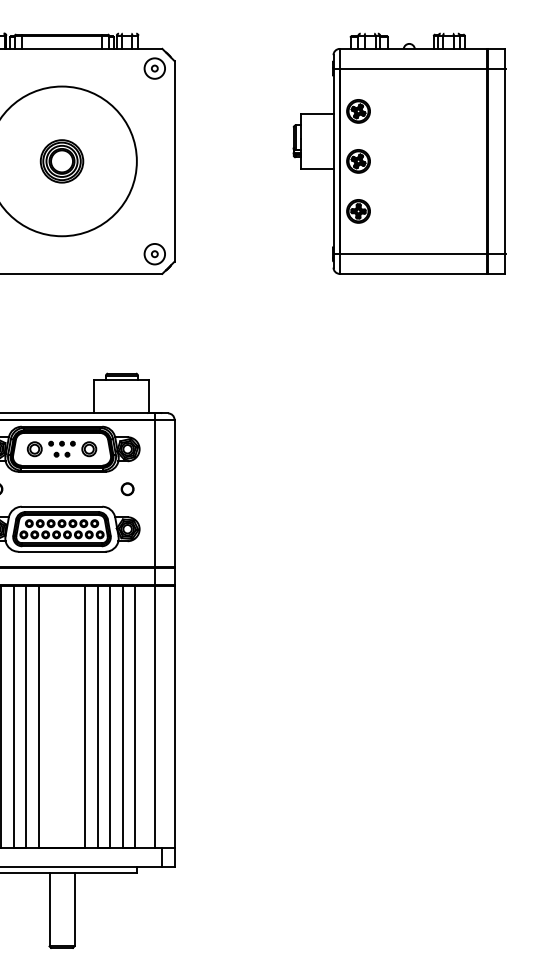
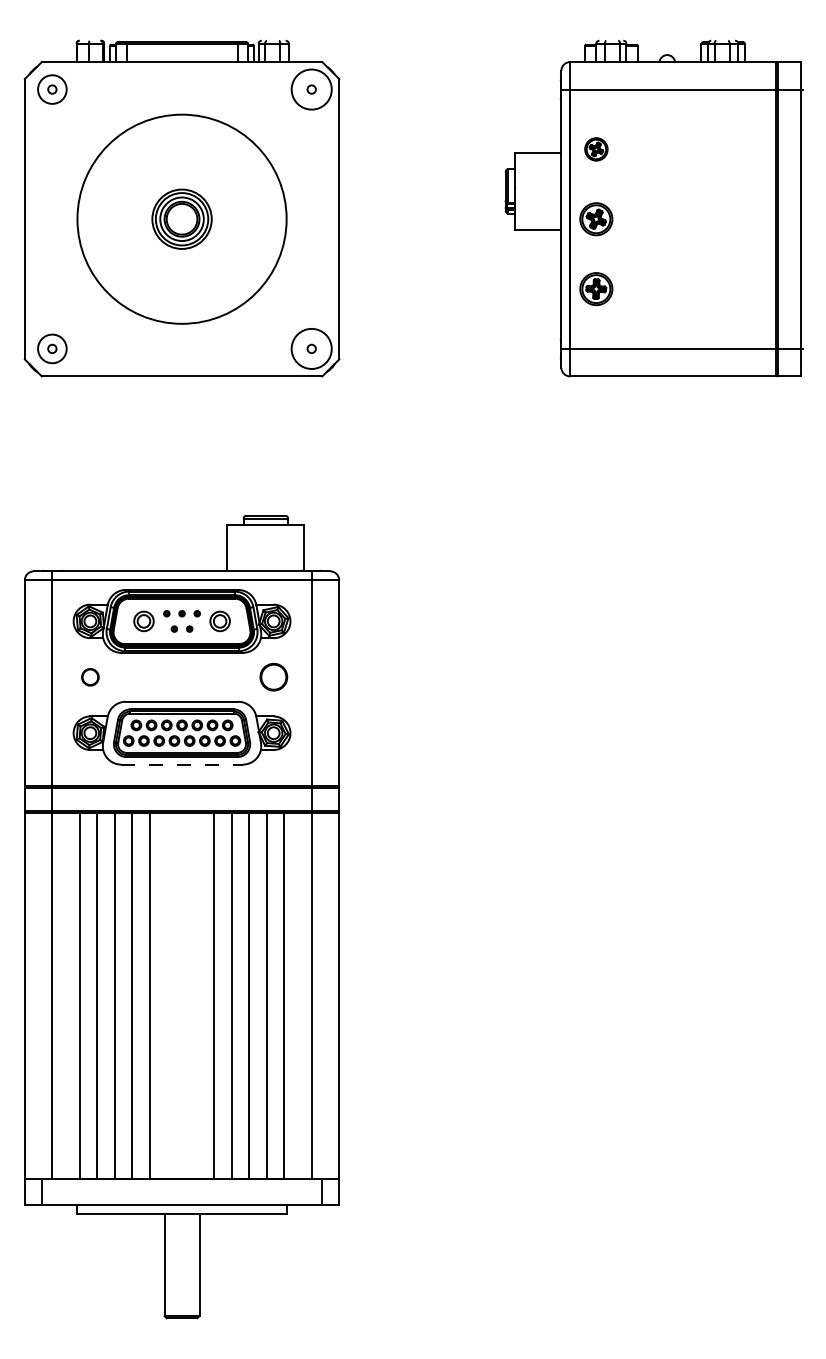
circle: (154, 68) -> (311, 89), size x1.4
part: (358, 111) -> (596, 149), size x0.7
circle: (154, 253) -> (311, 348), size x1.4
circle: (127, 489) -> (273, 677), size x1.6
line: (62, 551) -> (182, 764), solid -> dashed

